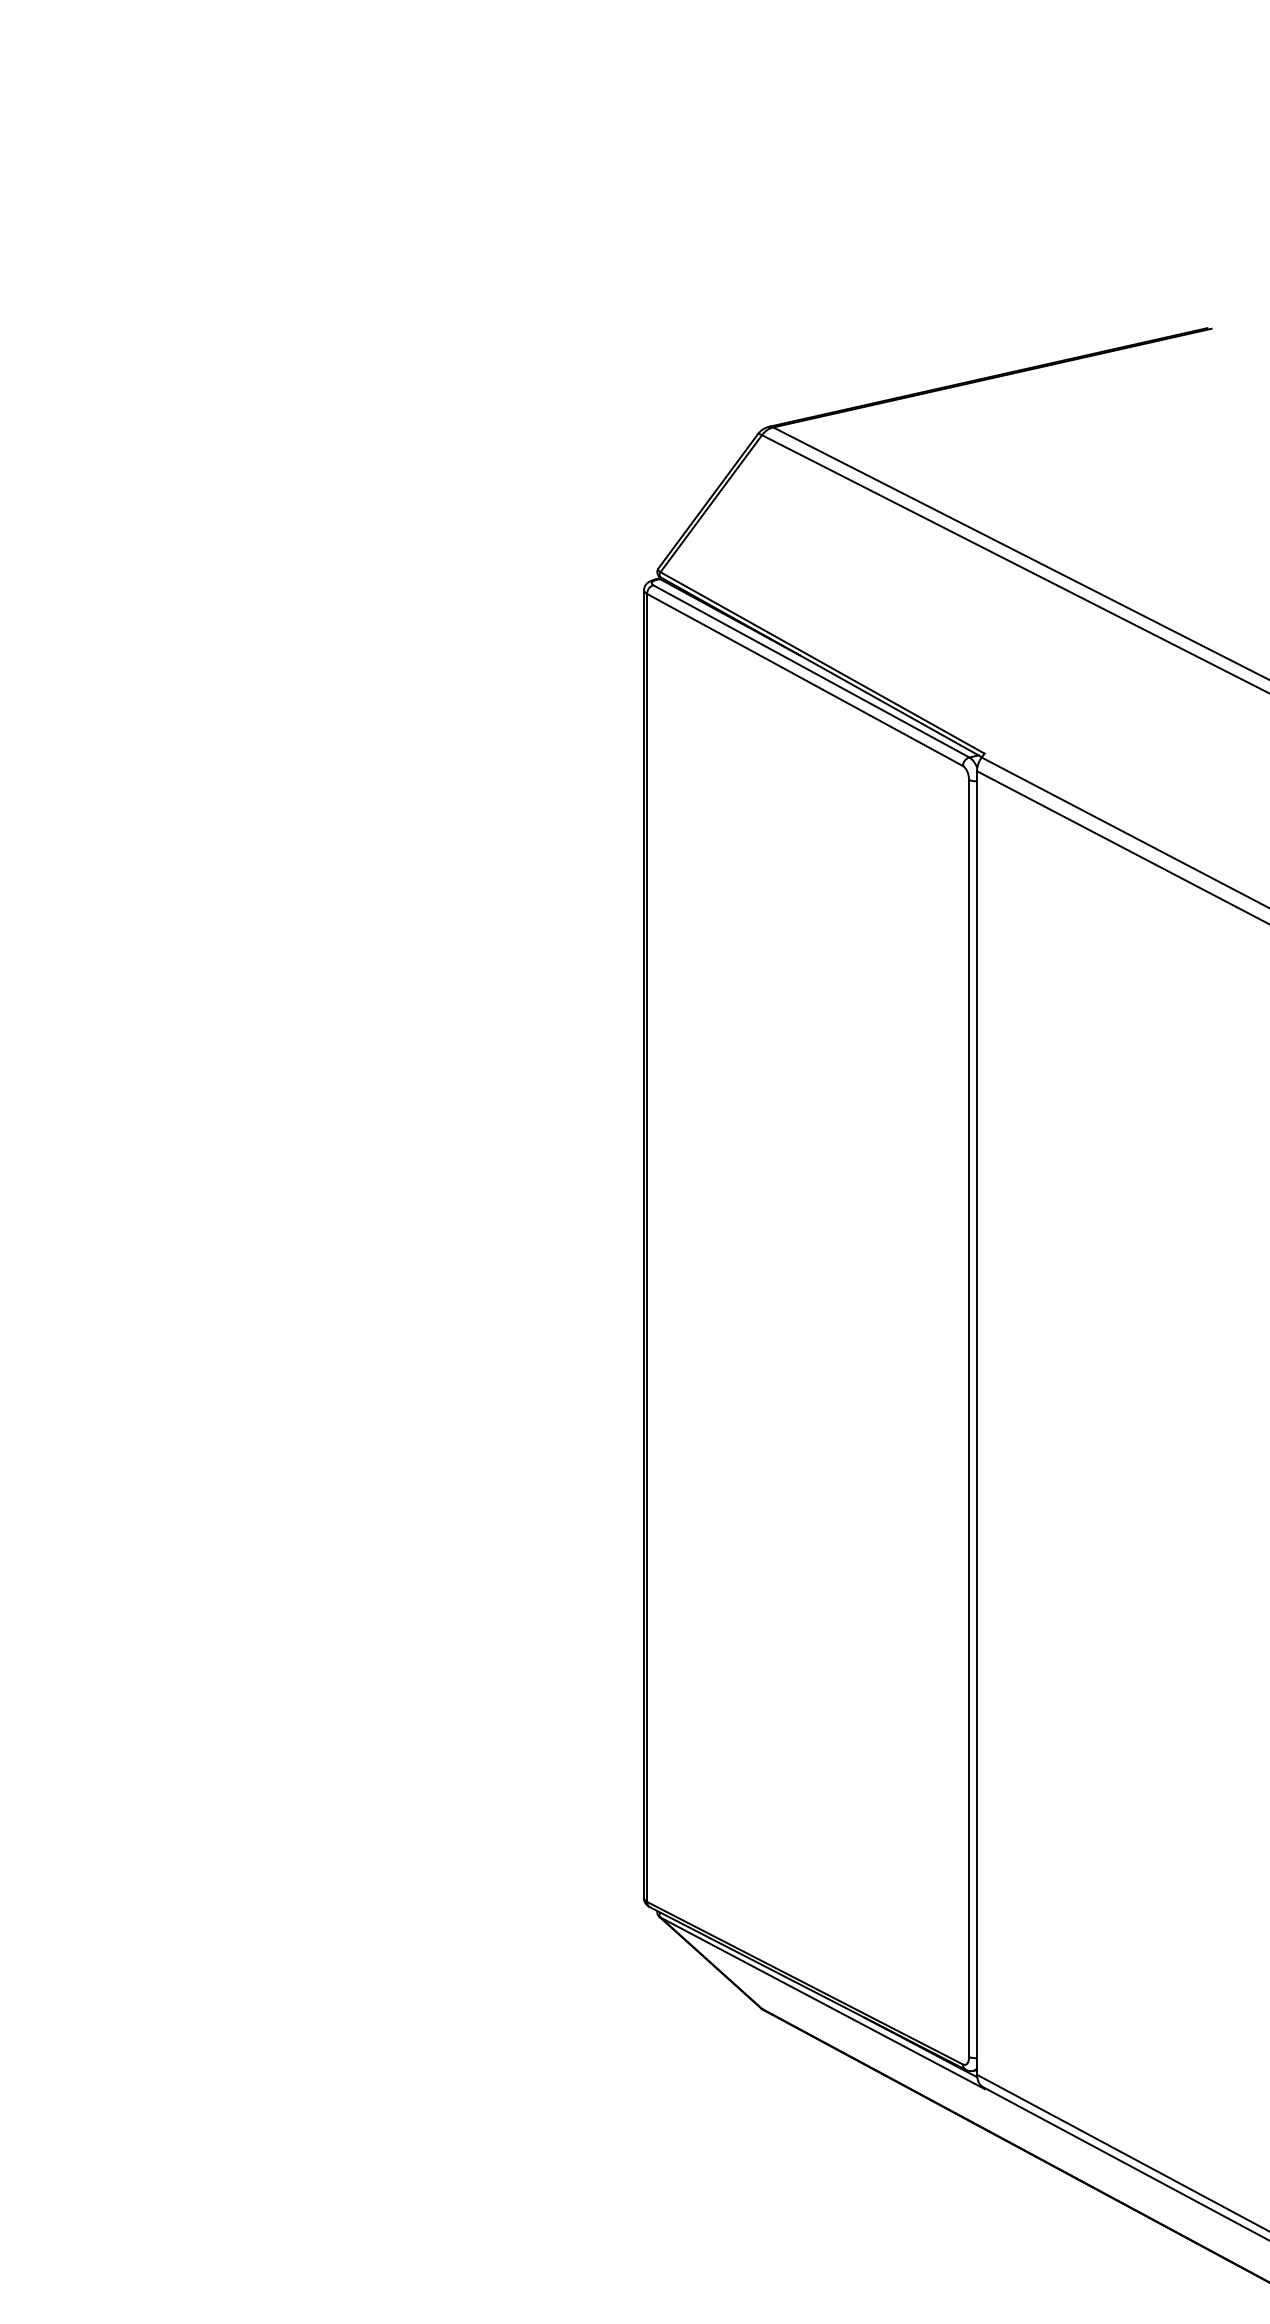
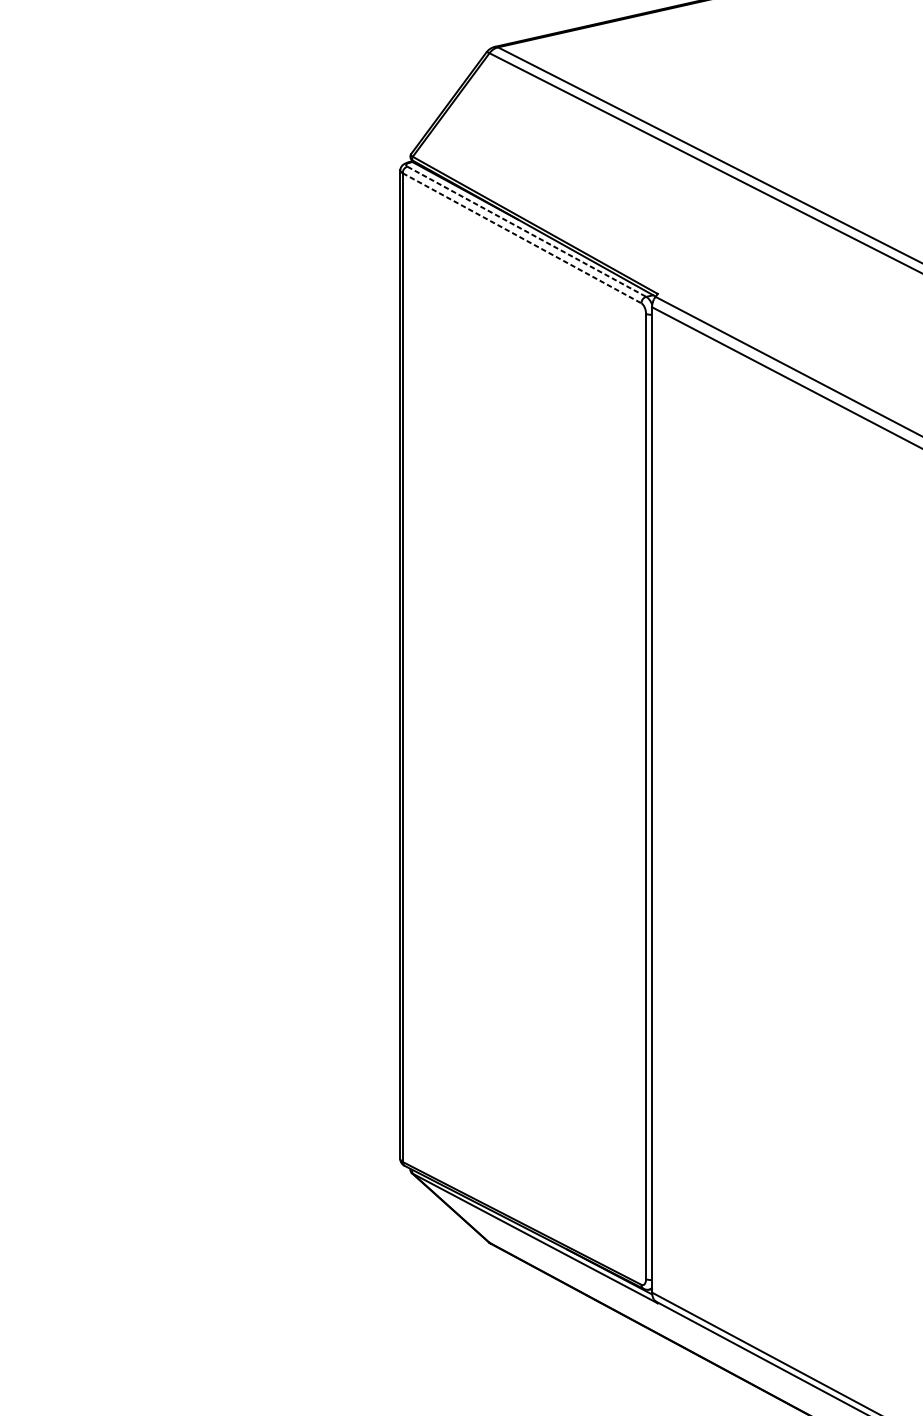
line: (811, 671) -> (526, 231), solid -> dashed
line: (805, 679) -> (522, 237), solid -> dashed

